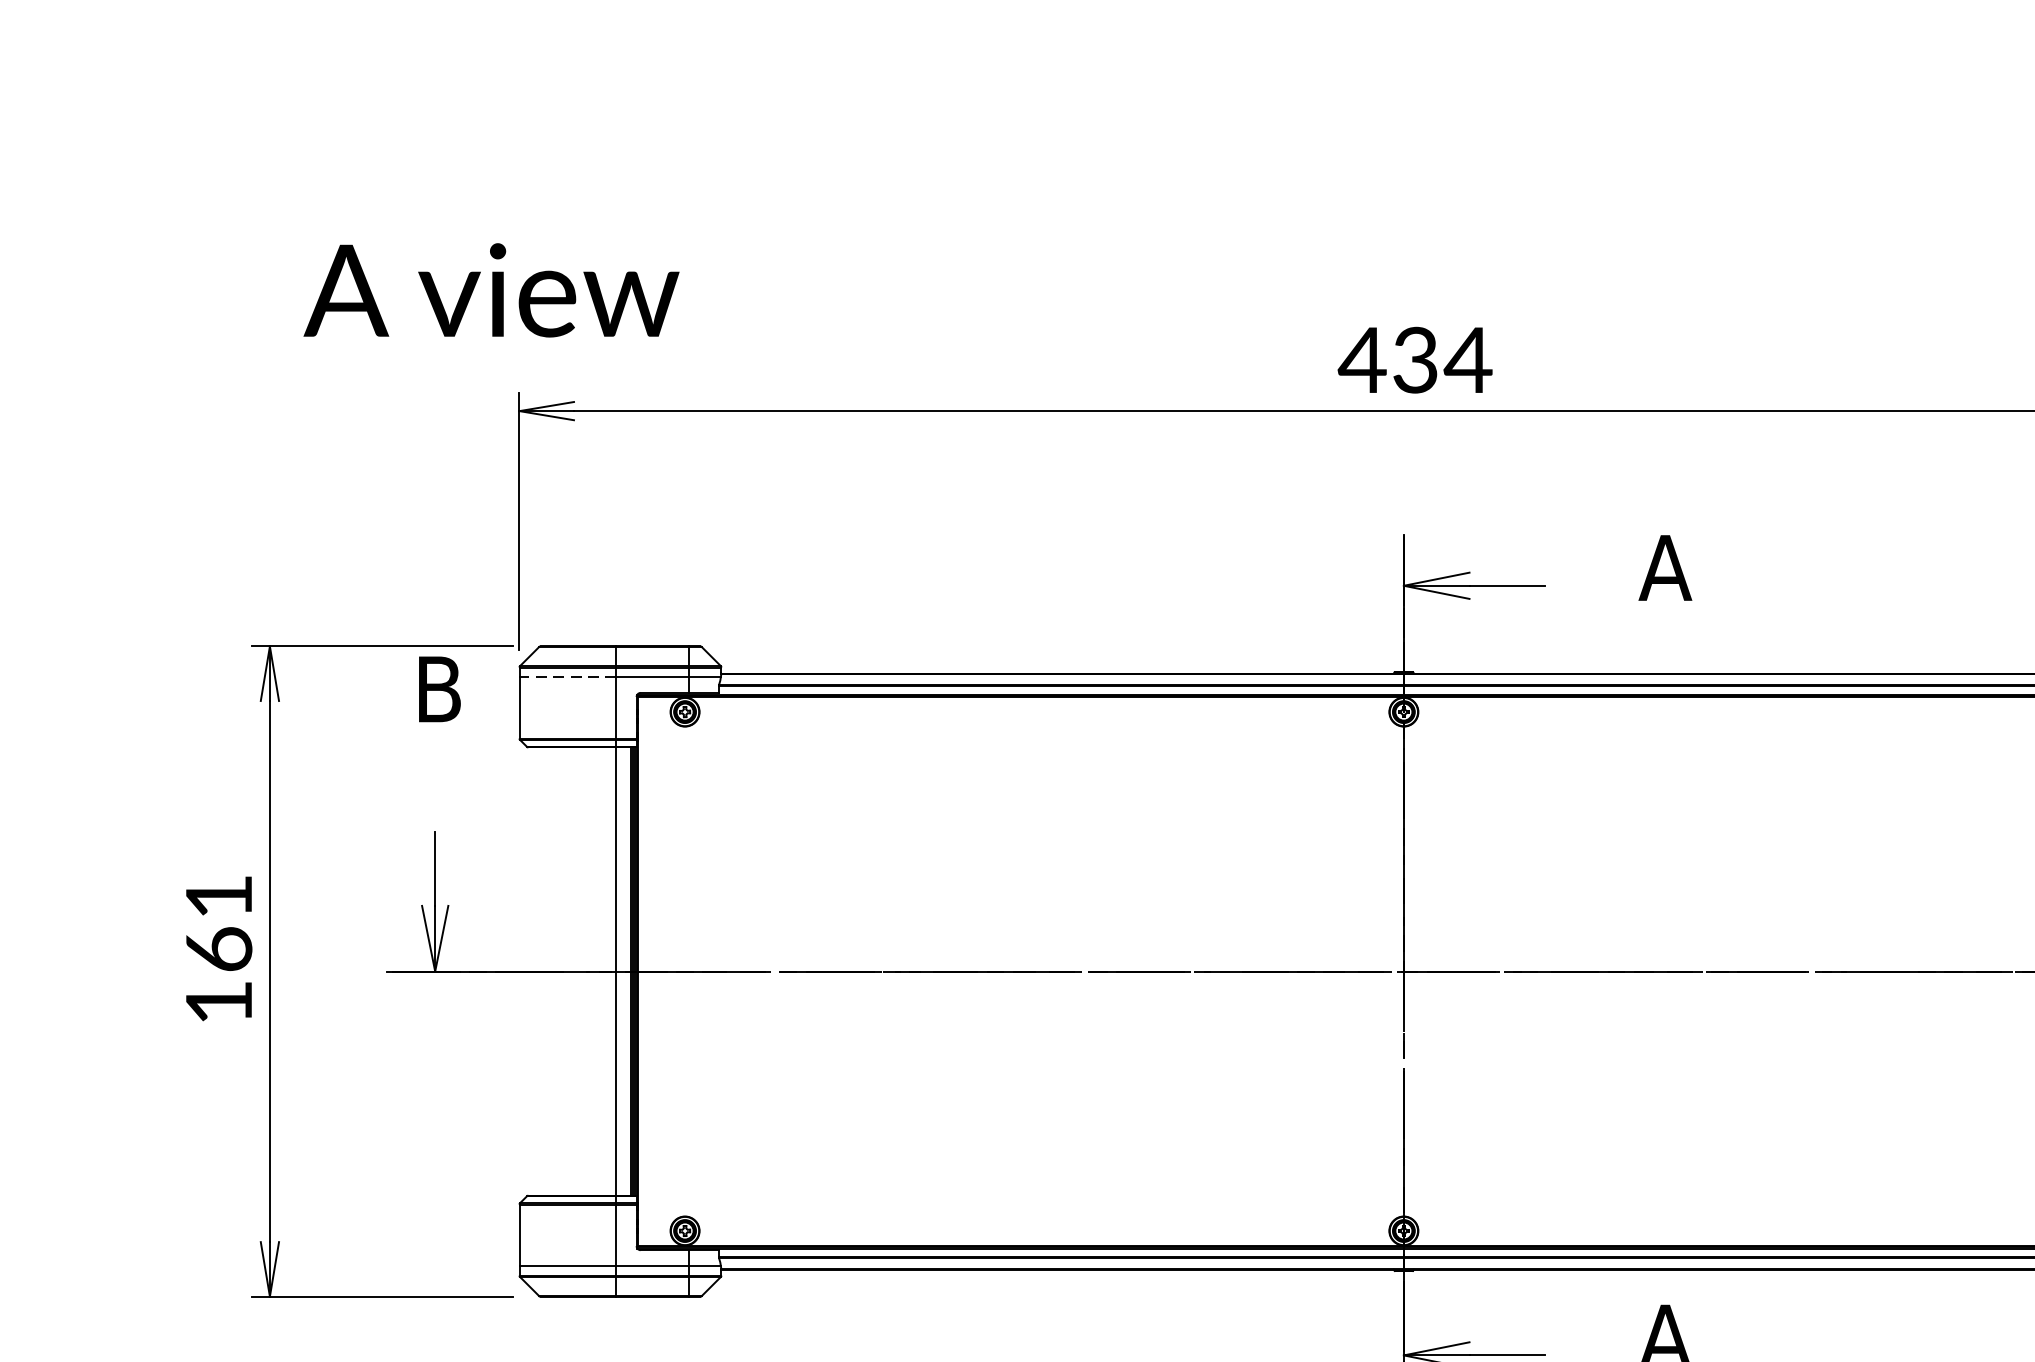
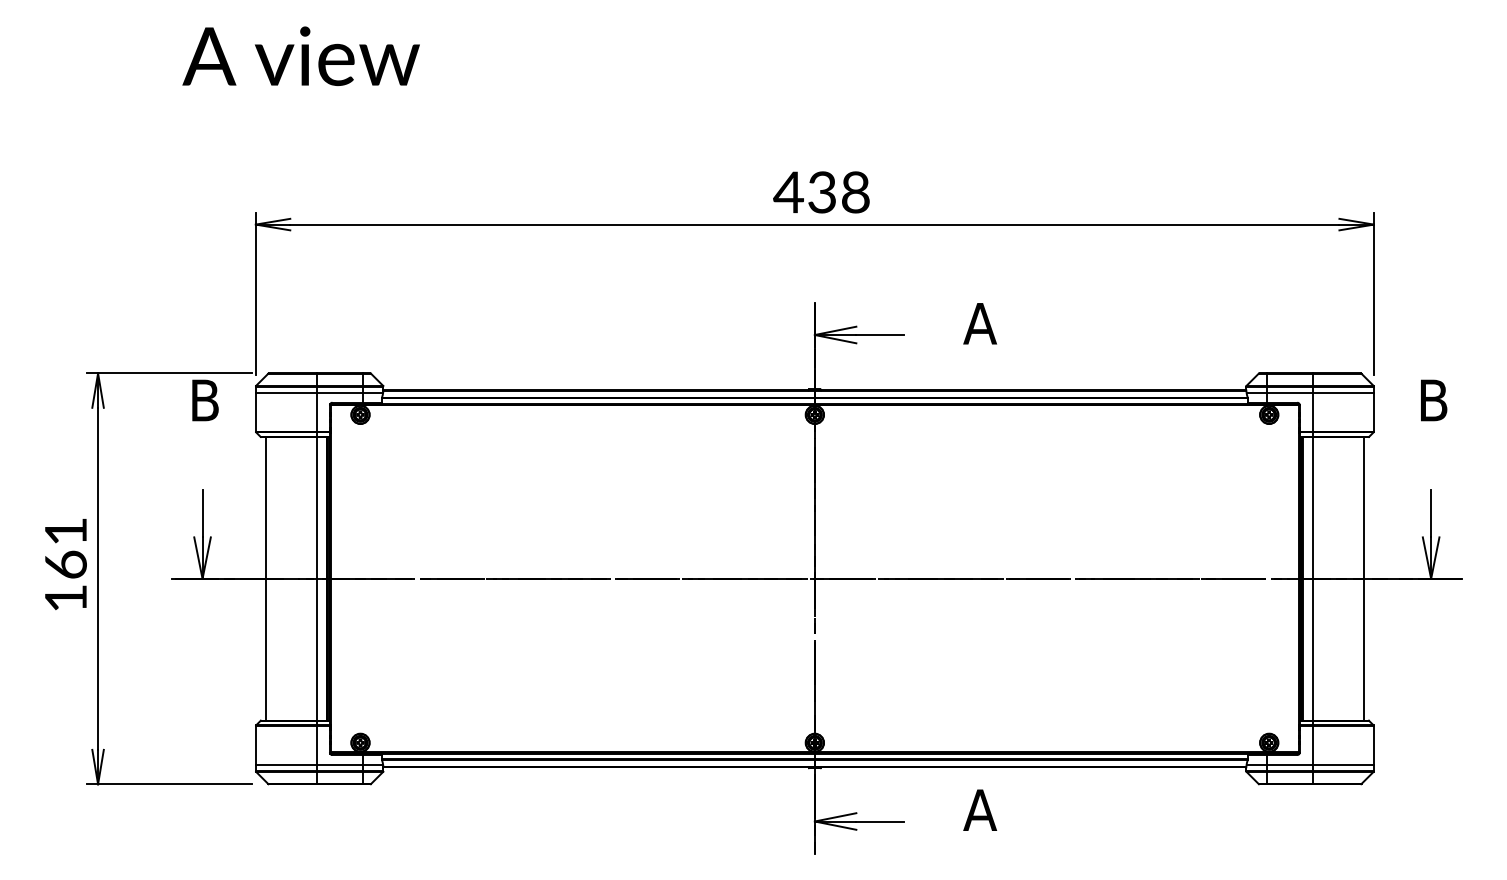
text: (490, 289) -> (300, 55), moved
text: (1468, 360) -> (855, 192), 434 -> 438
line: (567, 676) -> (286, 392), dashed -> solid
line: (536, 970) -> (266, 578), added

